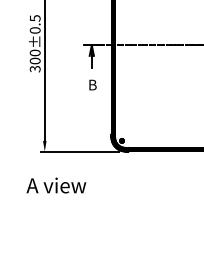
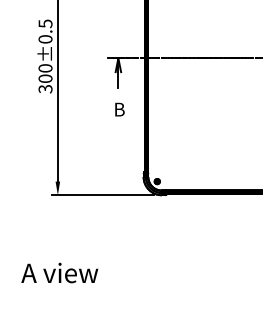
text: (56, 185) -> (59, 272), moved

